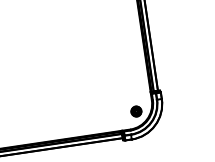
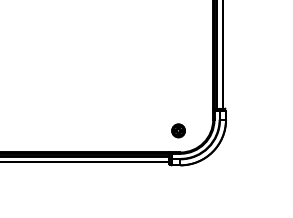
part: (136, 111) -> (178, 130), moved

